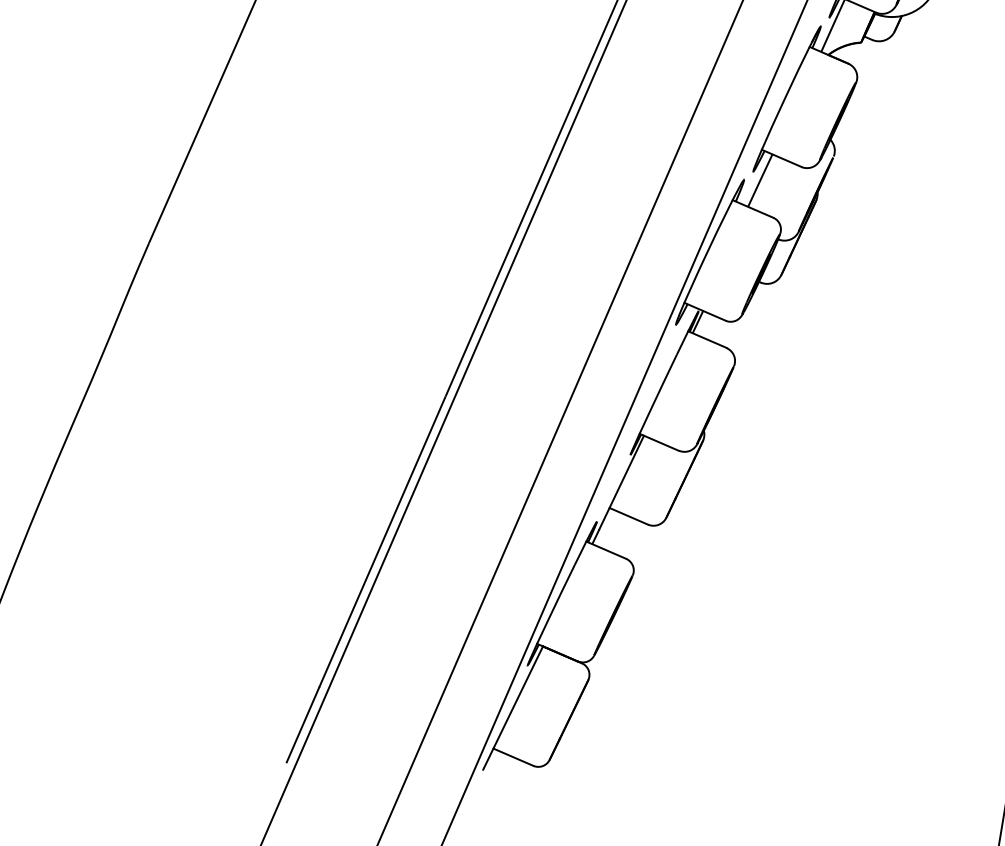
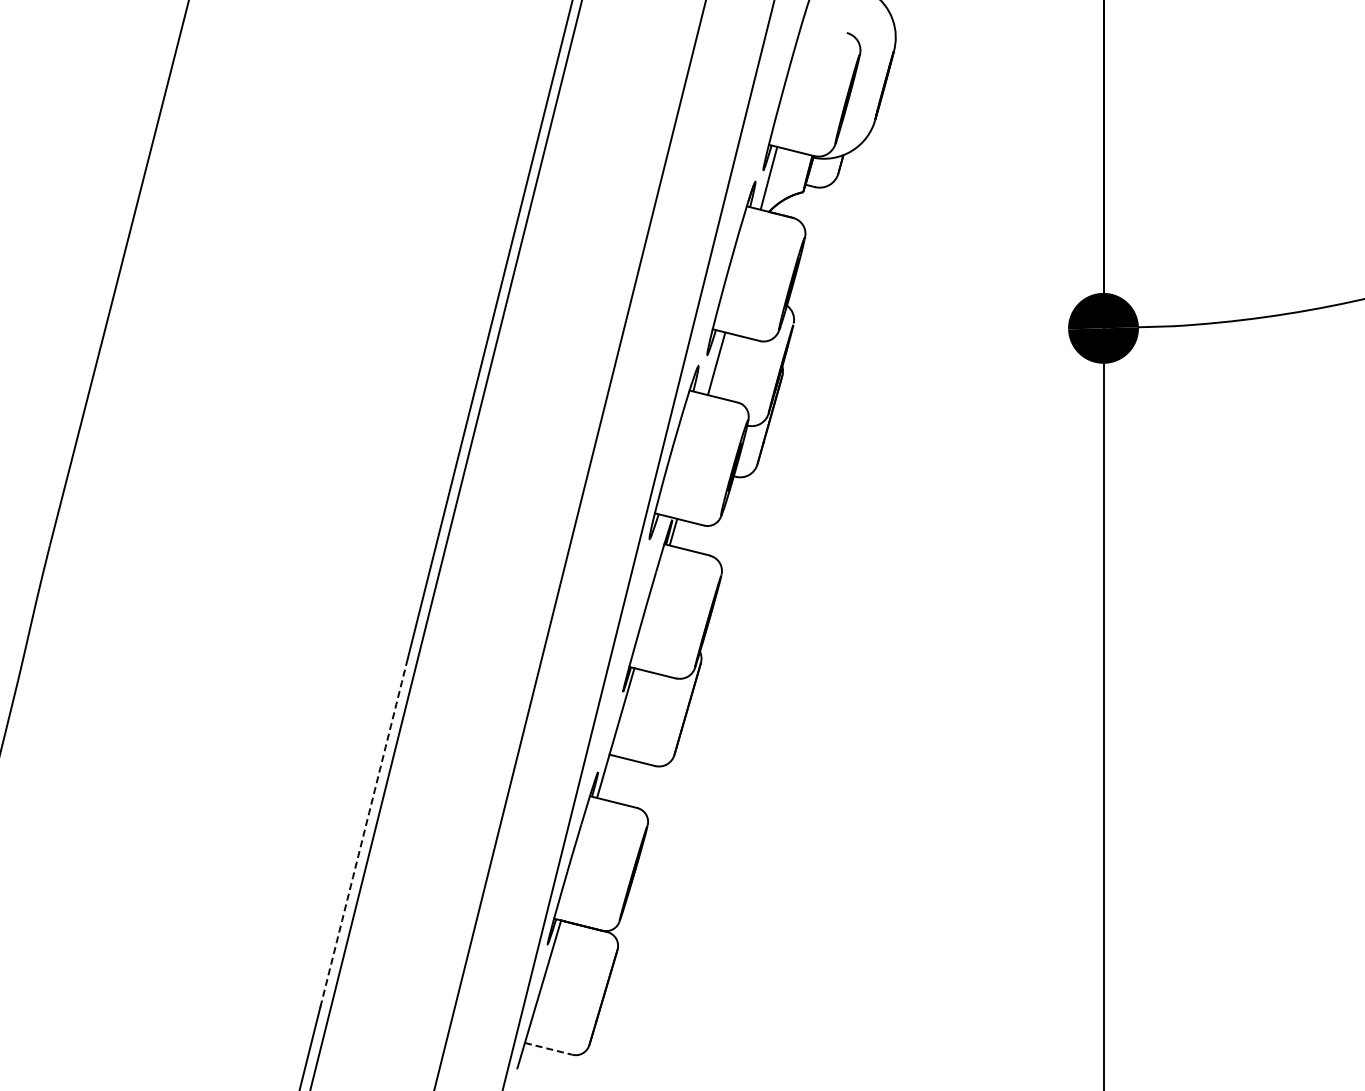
arc: (382, 542) -> (363, 834), solid -> dashed
line: (514, 757) -> (549, 1049), solid -> dashed

